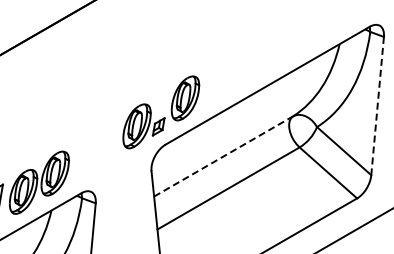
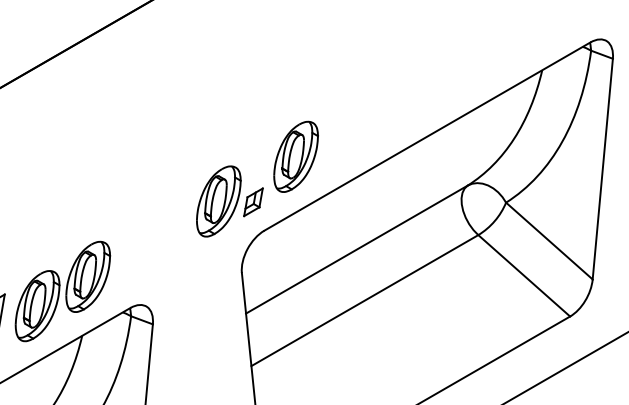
line: (377, 106) -> (602, 169), dashed -> solid
line: (223, 156) -> (356, 249), dashed -> solid

